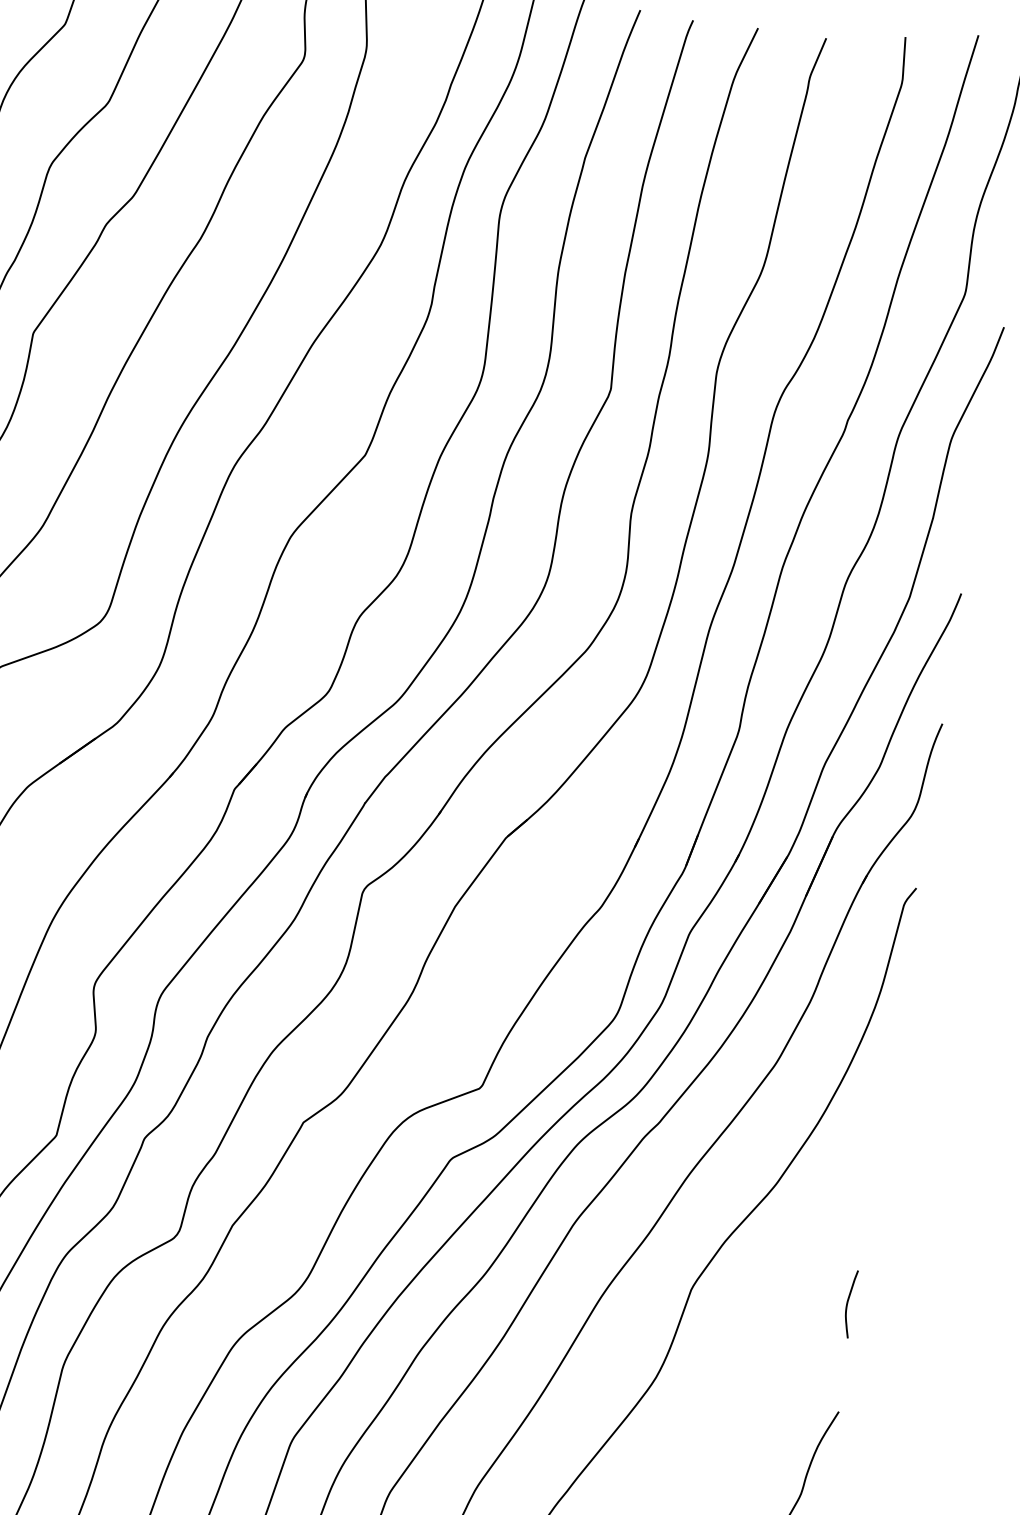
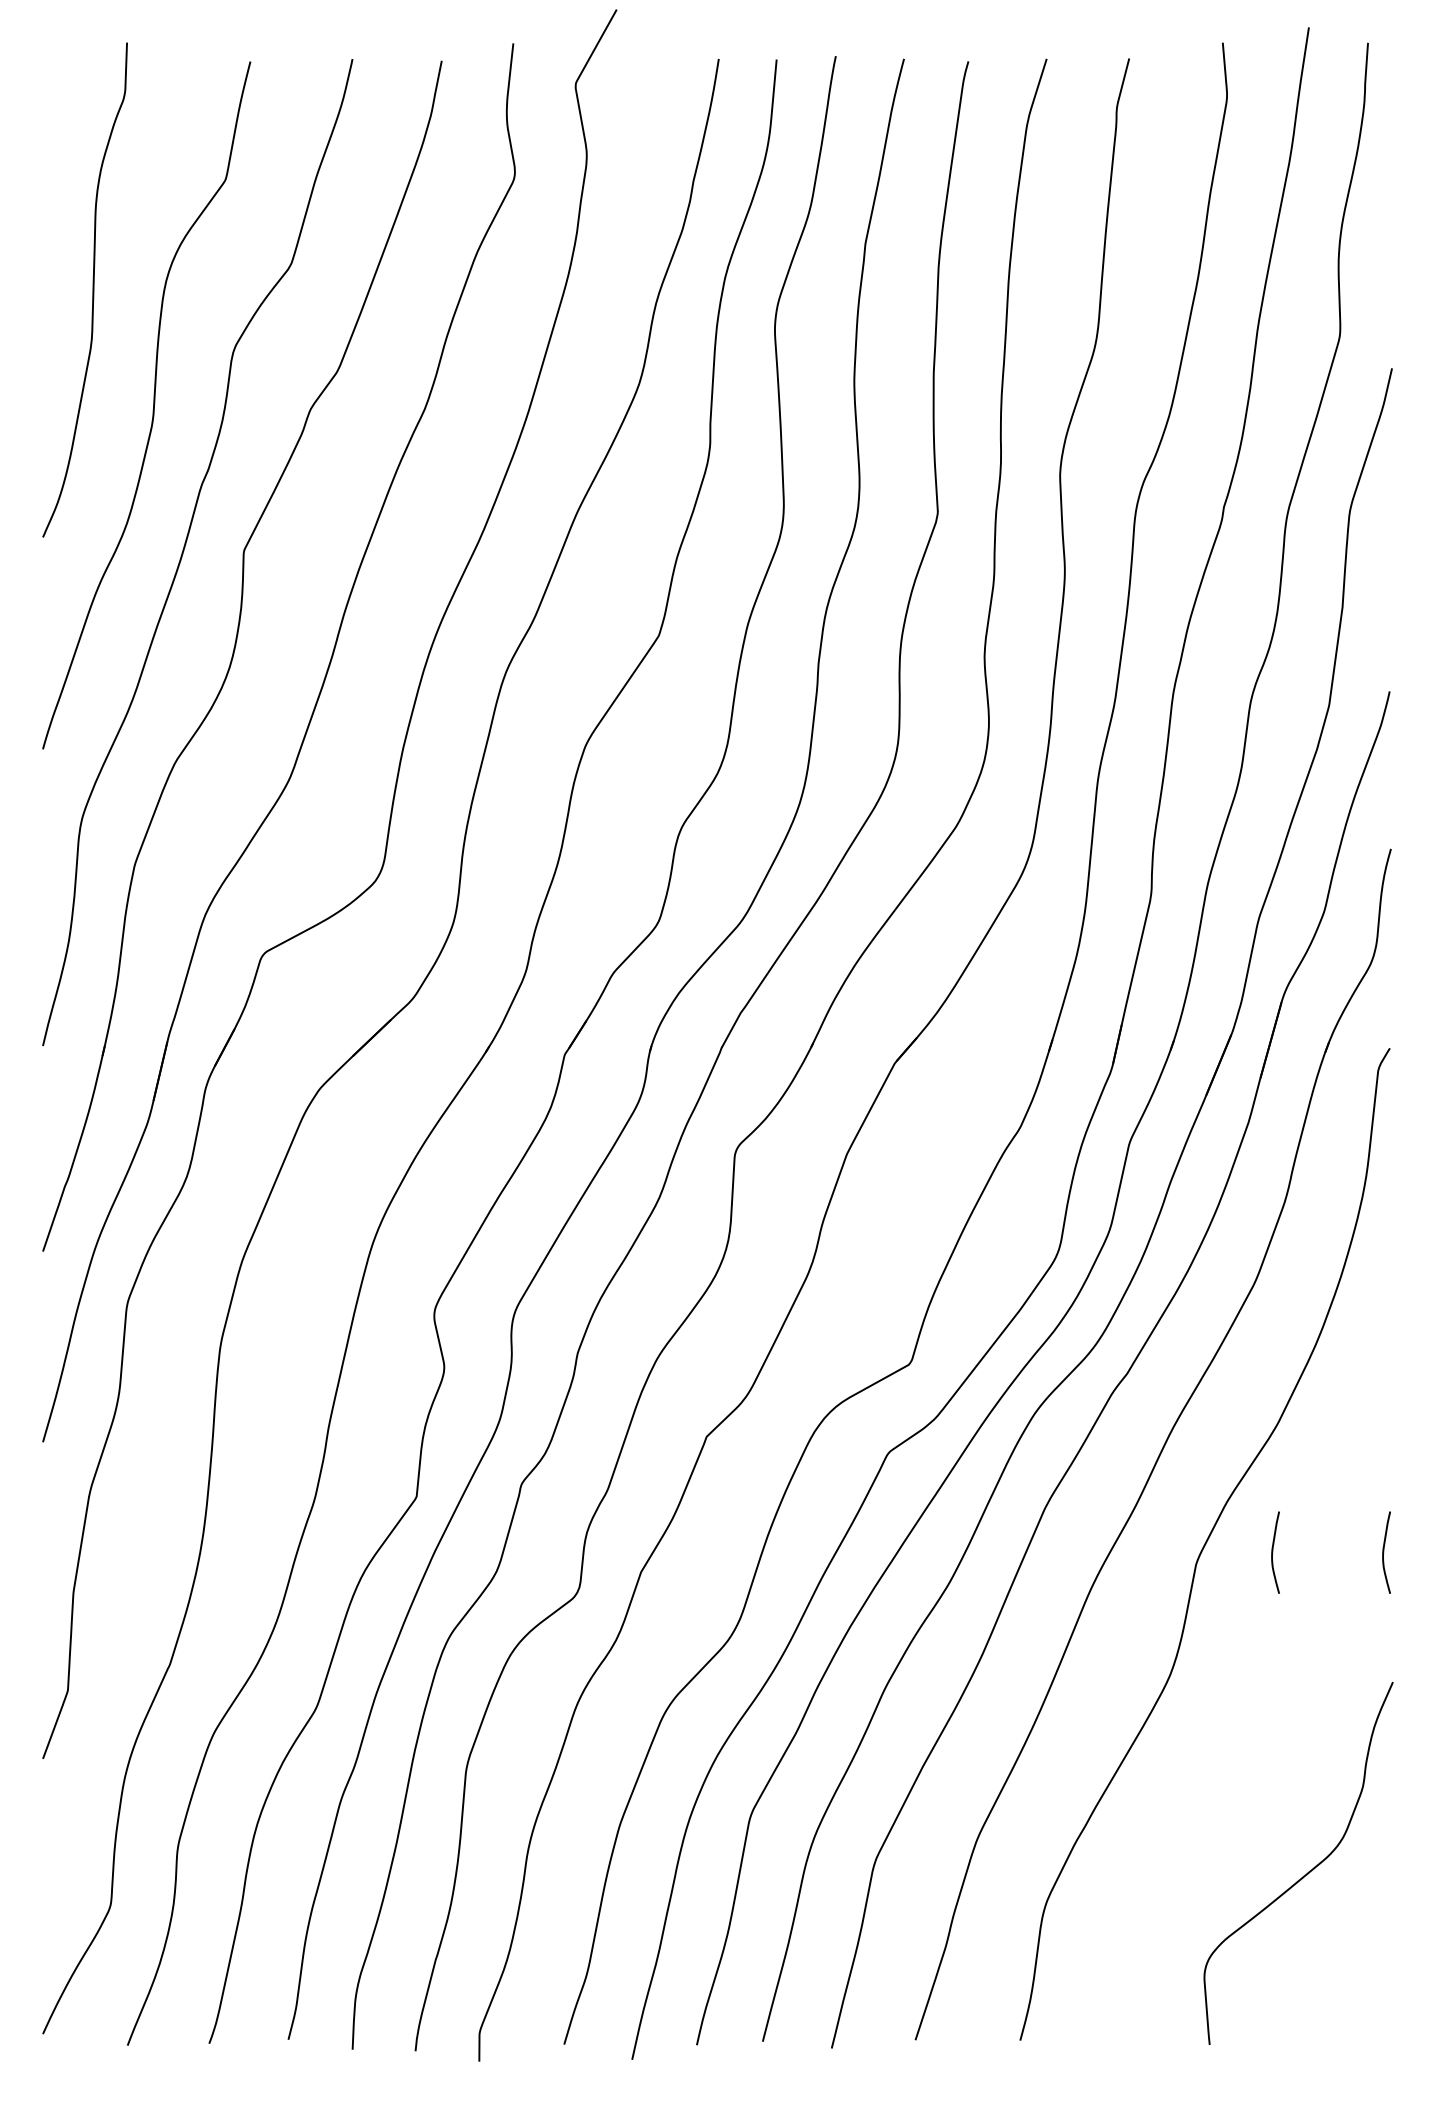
curve: (756, 1289) -> (1273, 1552), added

